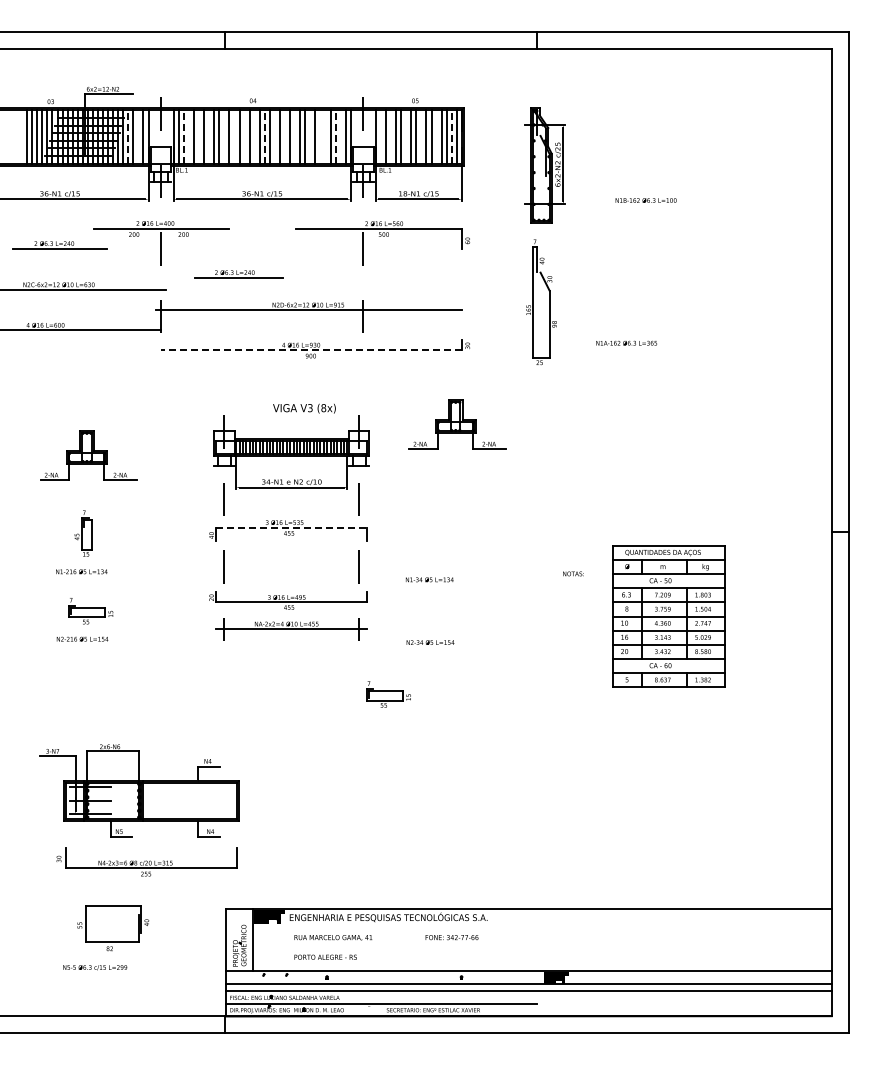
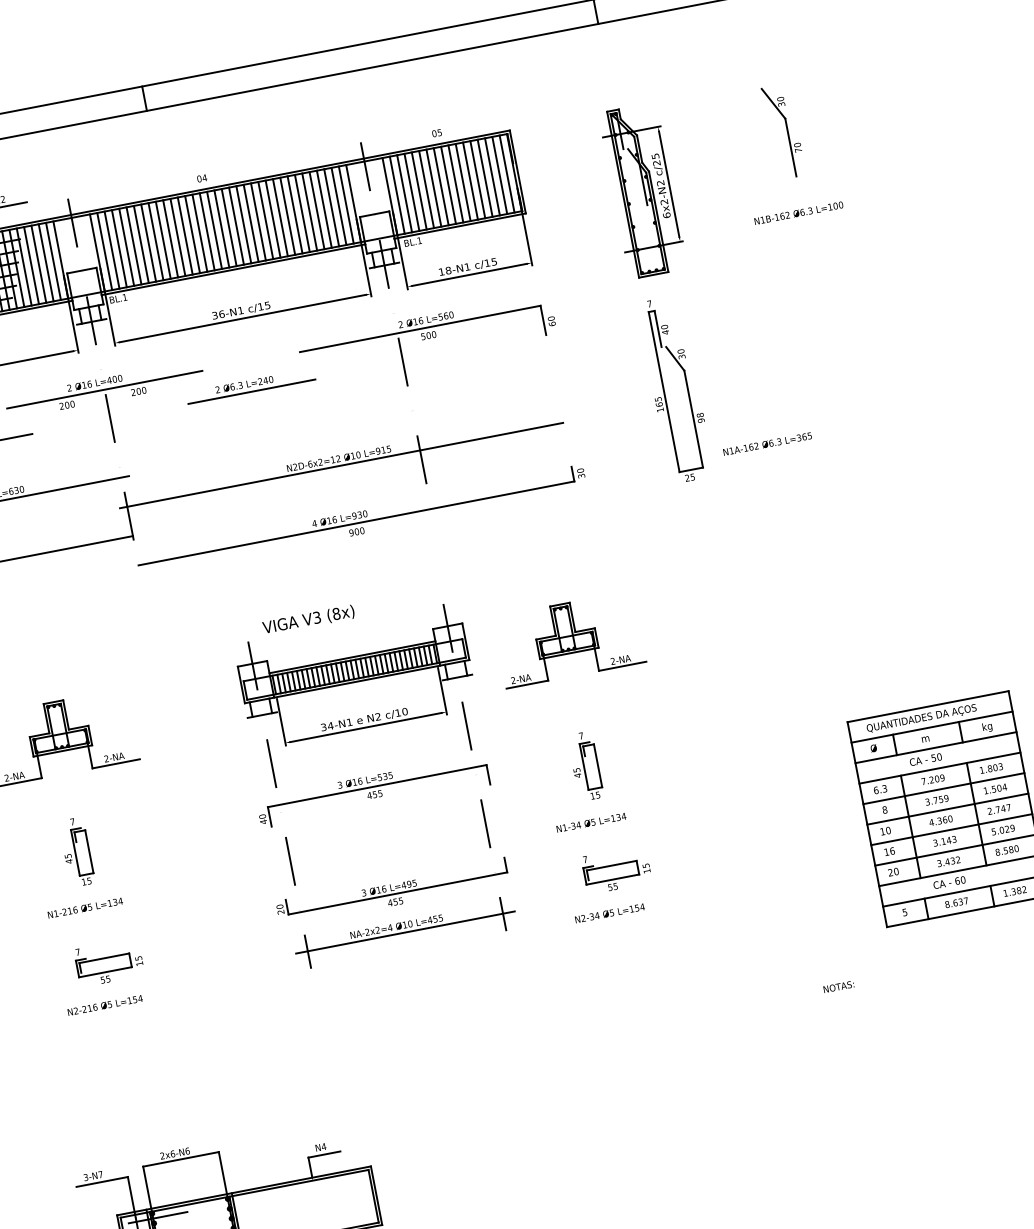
line: (138, 136) -> (46, 262), added
line: (188, 136) -> (118, 248), added
line: (199, 136) -> (134, 245), added
line: (209, 136) -> (148, 242), added
line: (224, 136) -> (170, 238), added
line: (234, 136) -> (185, 235), added
line: (244, 136) -> (199, 232), added
line: (254, 136) -> (214, 229), added
line: (274, 136) -> (243, 224), added
line: (285, 136) -> (258, 221), added
line: (295, 136) -> (273, 218), added
line: (310, 136) -> (295, 214), added
line: (320, 136) -> (309, 211), added
line: (325, 136) -> (316, 209), added
line: (340, 136) -> (338, 205), added
line: (380, 136) -> (396, 194), added
line: (391, 136) -> (412, 191), added
line: (406, 136) -> (434, 187), added
line: (421, 136) -> (455, 183), added
line: (436, 136) -> (477, 178), added
line: (128, 137) -> (31, 266), dashed -> solid
line: (183, 137) -> (111, 250), dashed -> solid
line: (264, 137) -> (228, 228), dashed -> solid
line: (335, 137) -> (331, 208), dashed -> solid
line: (451, 137) -> (499, 176), dashed -> solid
part: (646, 144) -> (783, 131), added
part: (238, 274) -> (250, 386), moved
text: (626, 342) -> (767, 442), moved
line: (311, 350) -> (356, 523), dashed -> solid
text: (304, 408) -> (308, 619), moved
part: (457, 424) -> (569, 640), moved
line: (291, 528) -> (376, 786), dashed -> solid
part: (432, 541) -> (584, 766), added
text: (573, 573) -> (838, 986), moved
part: (388, 694) -> (616, 869), moved

